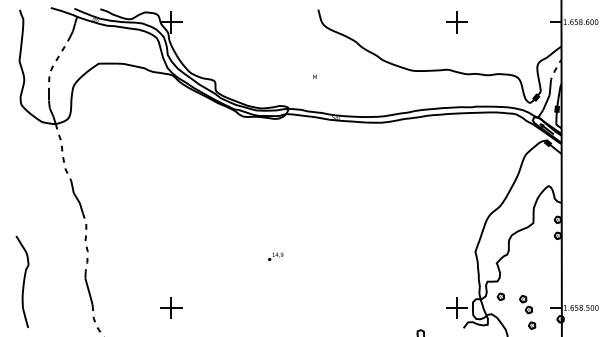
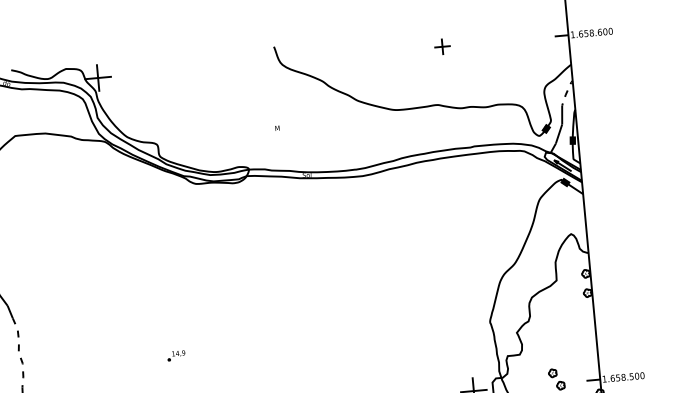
part: (456, 22) -> (441, 47), size x0.6
part: (275, 256) -> (175, 355), moved
part: (500, 296) -> (525, 372), removed

